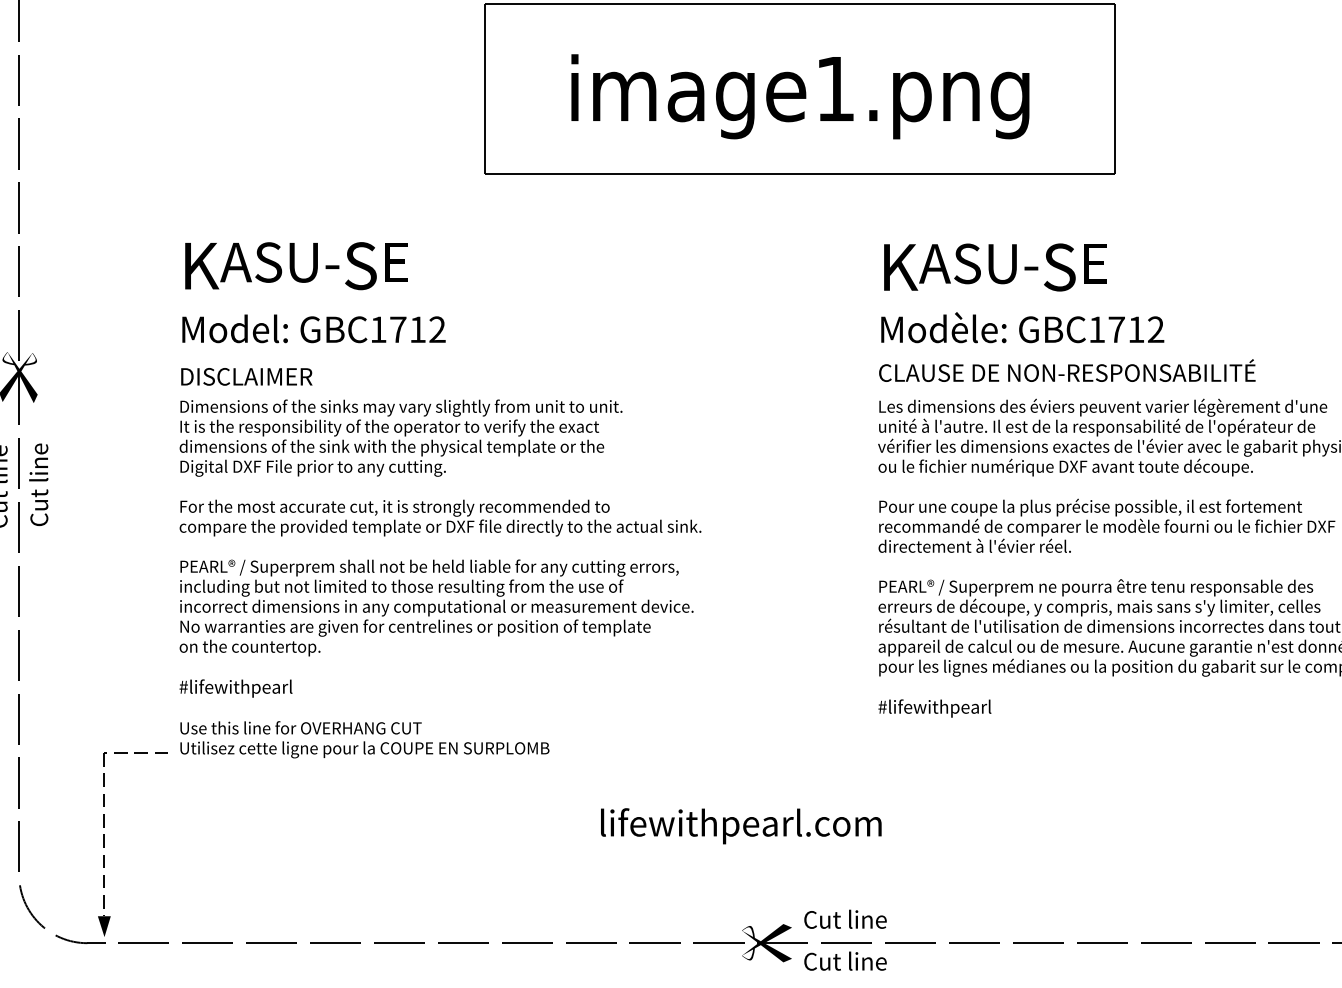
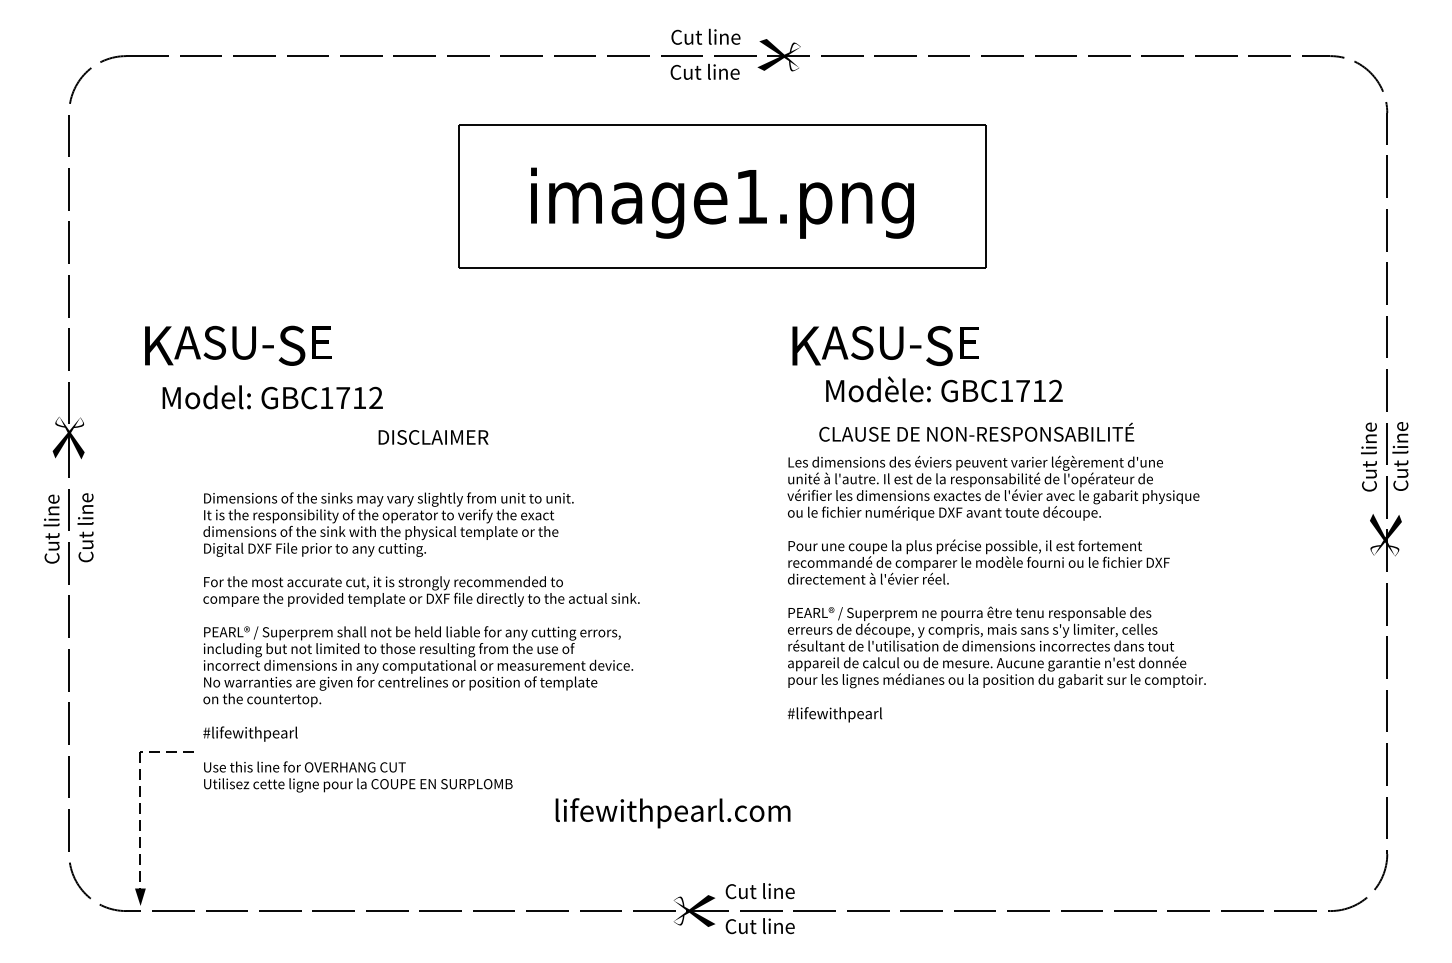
text: (296, 265) -> (238, 345), moved
text: (1022, 327) -> (944, 389), moved
text: (313, 329) -> (272, 397), moved
text: (1067, 369) -> (976, 431), moved
text: (246, 376) -> (433, 437), moved
text: (440, 578) -> (421, 642), moved

